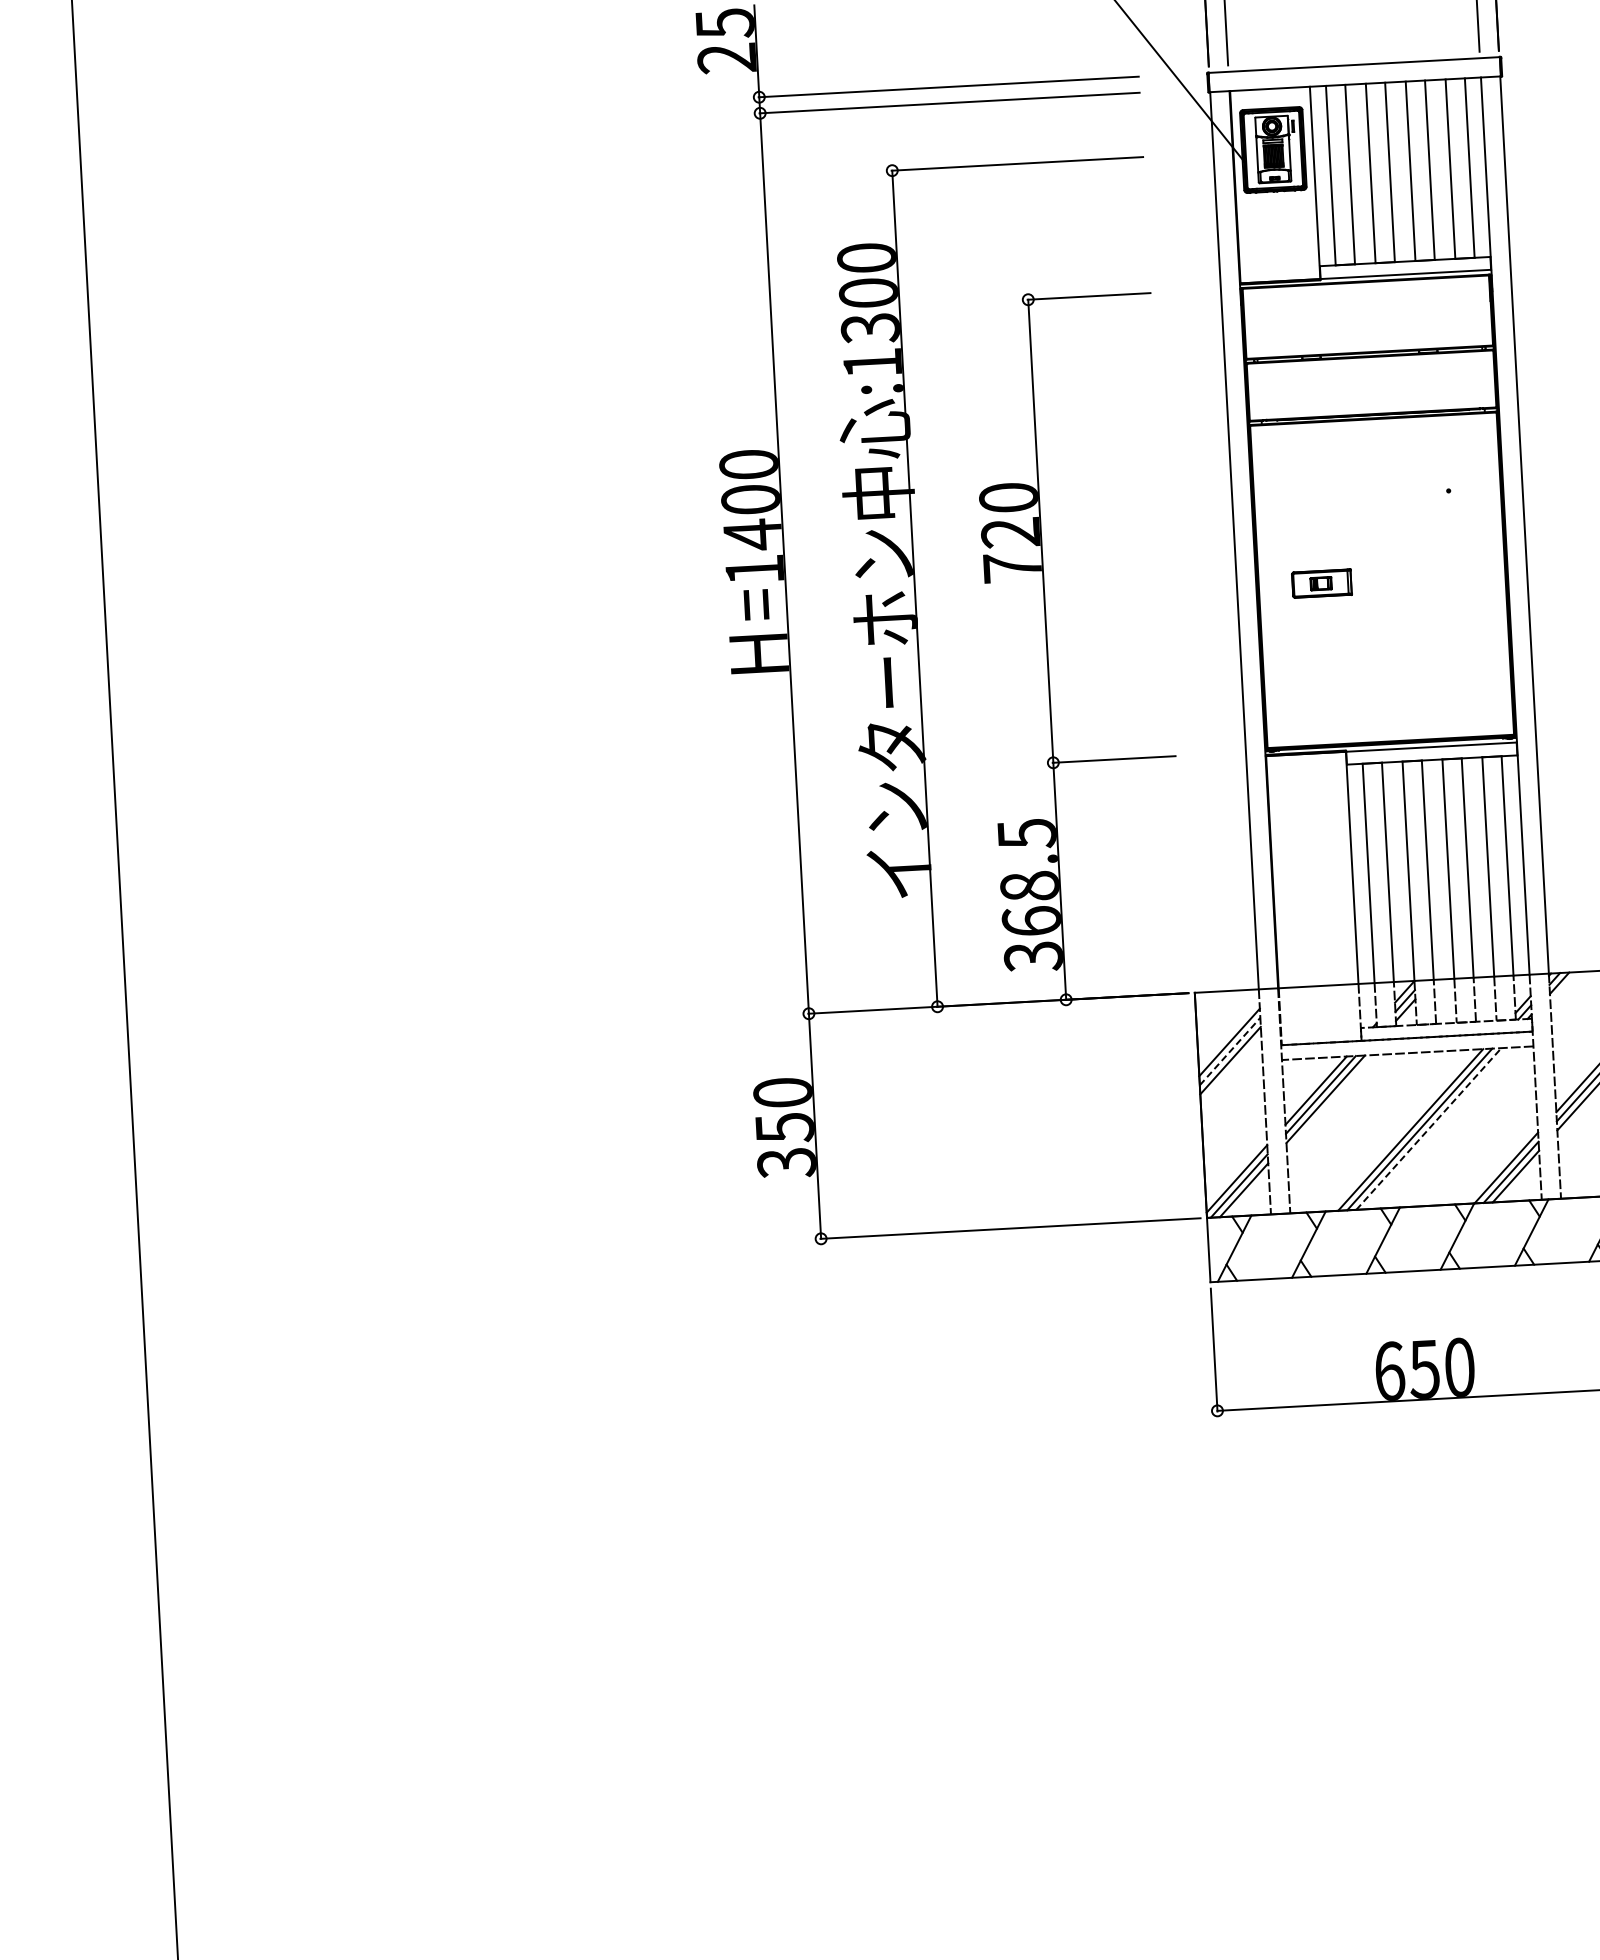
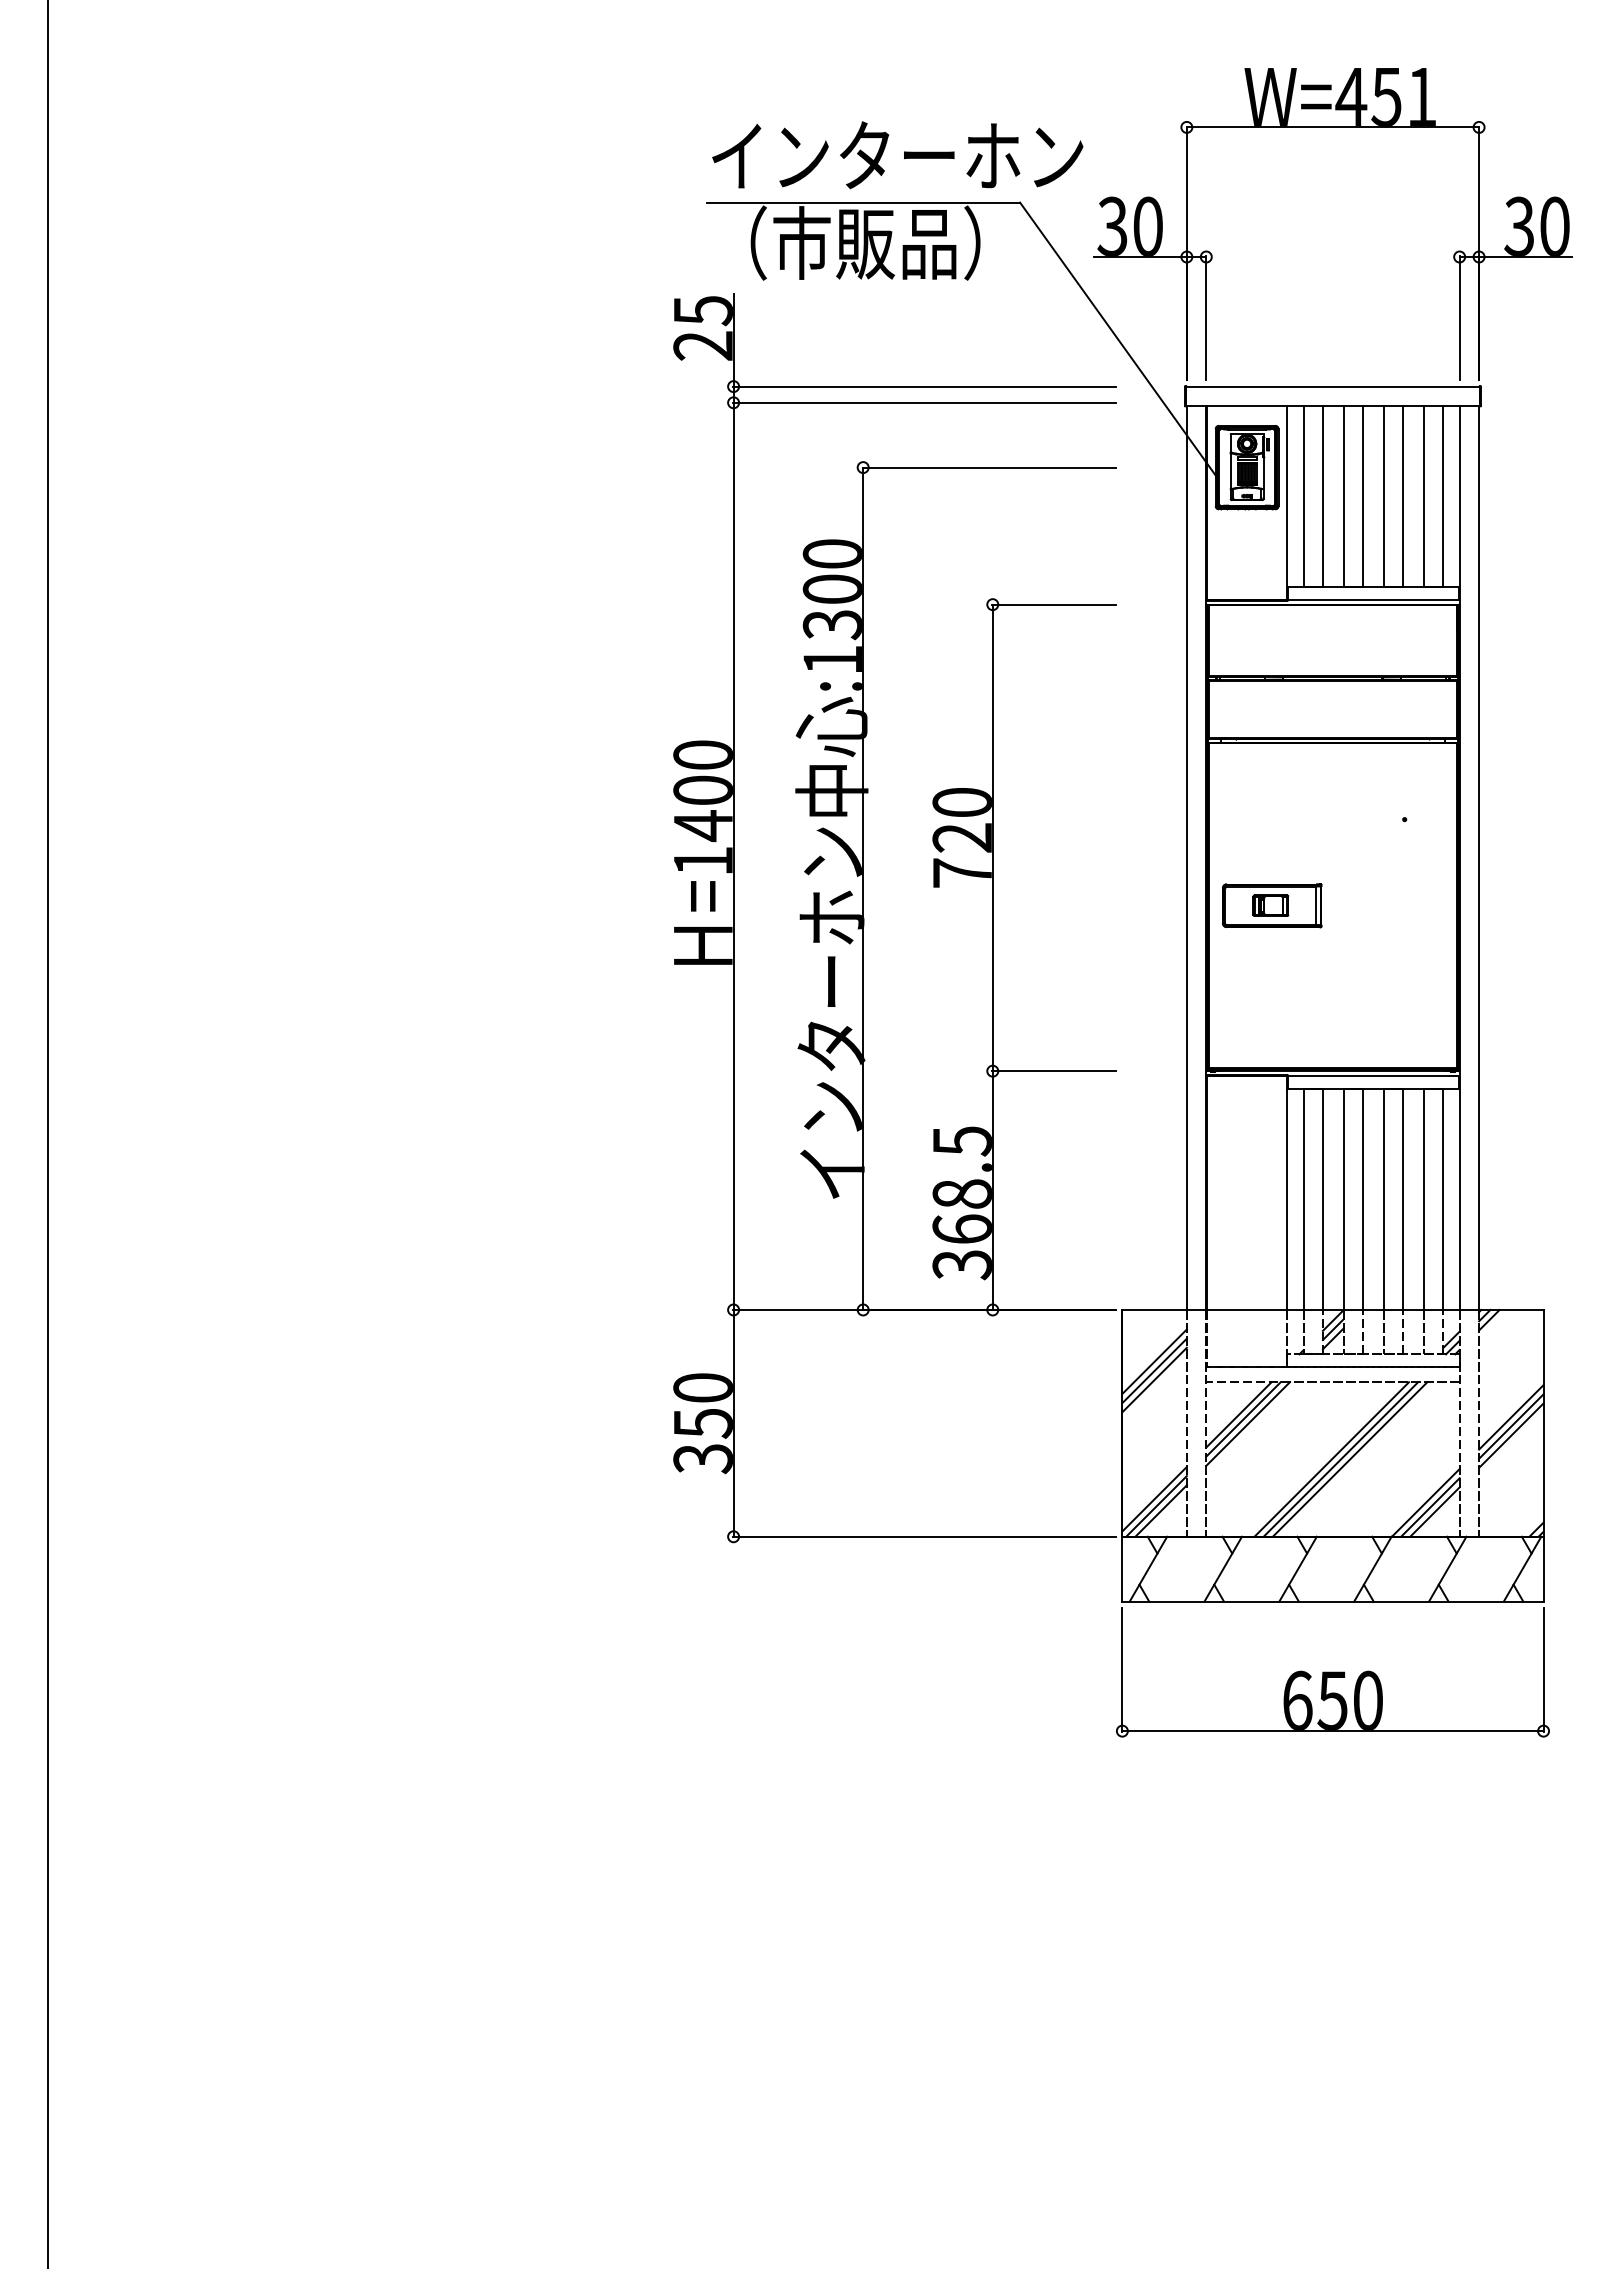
part: (1322, 583) -> (1272, 905), size x1.67
line: (1229, 1051) -> (1154, 1370), dashed -> solid
line: (1429, 1128) -> (1350, 1459), dashed -> solid

